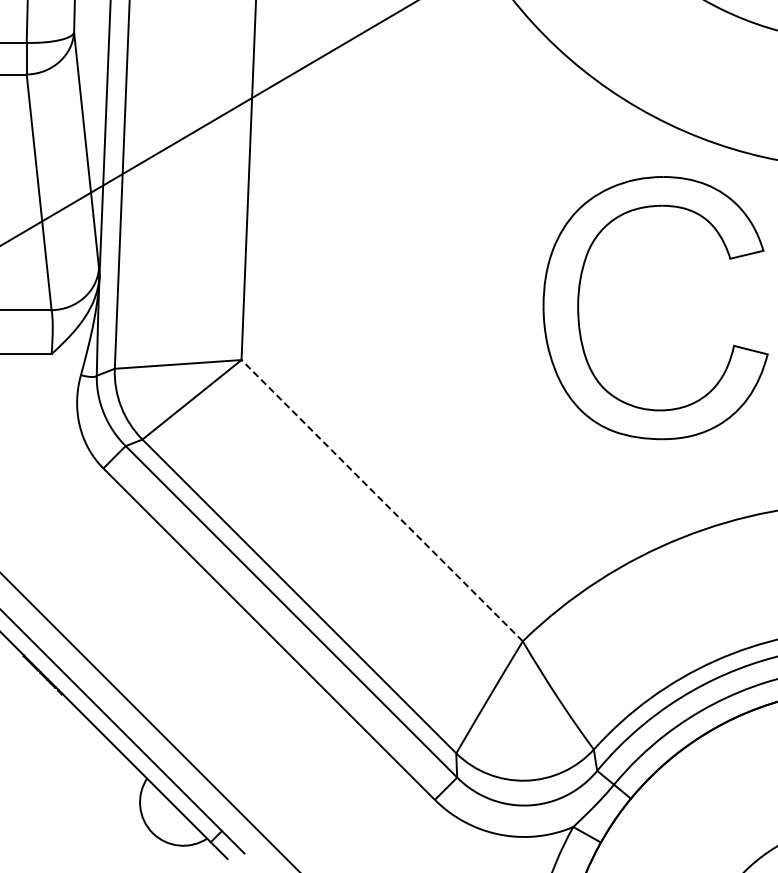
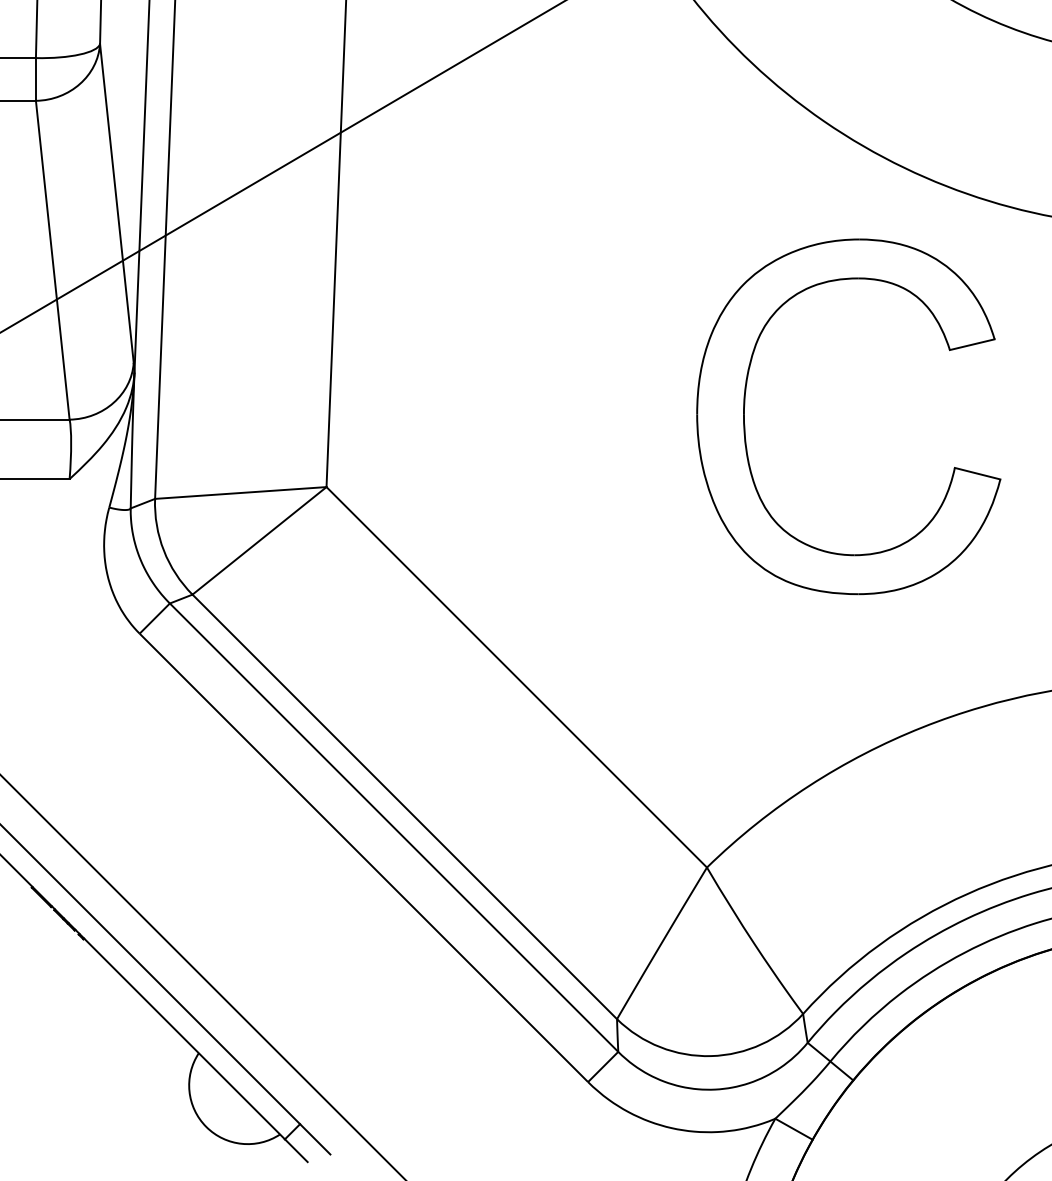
part: (579, 308) -> (745, 417), moved
line: (382, 500) -> (517, 677), dashed -> solid

